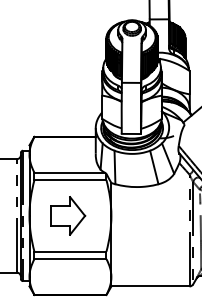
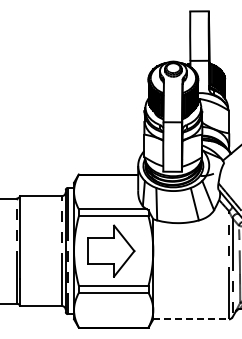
part: (68, 215) -> (111, 250), size x1.4
line: (150, 286) -> (191, 319), solid -> dashed

